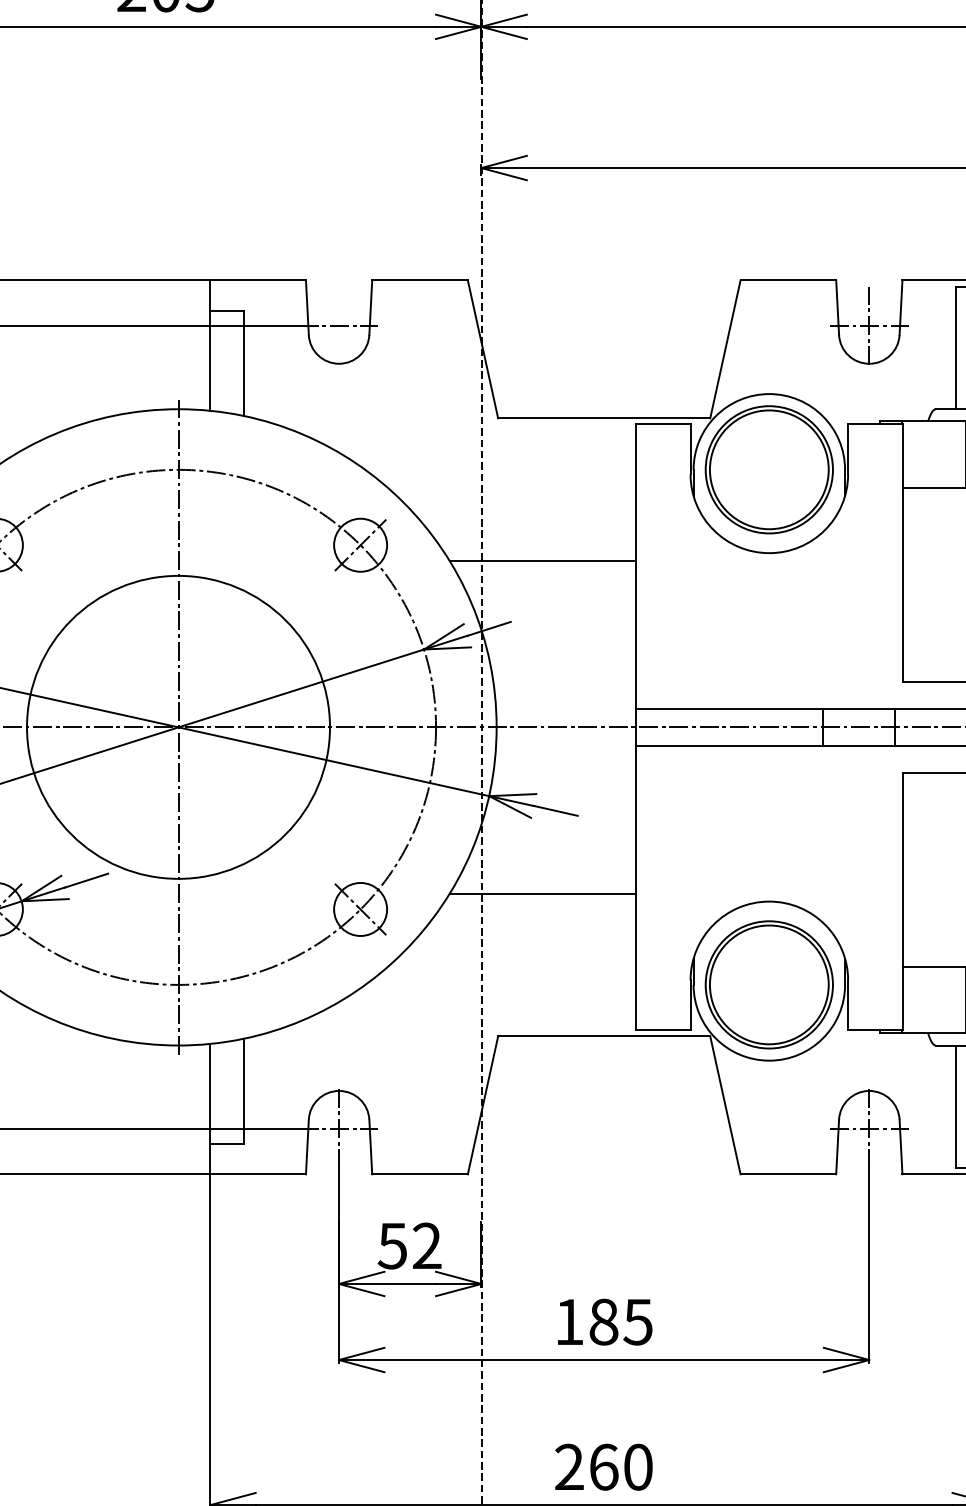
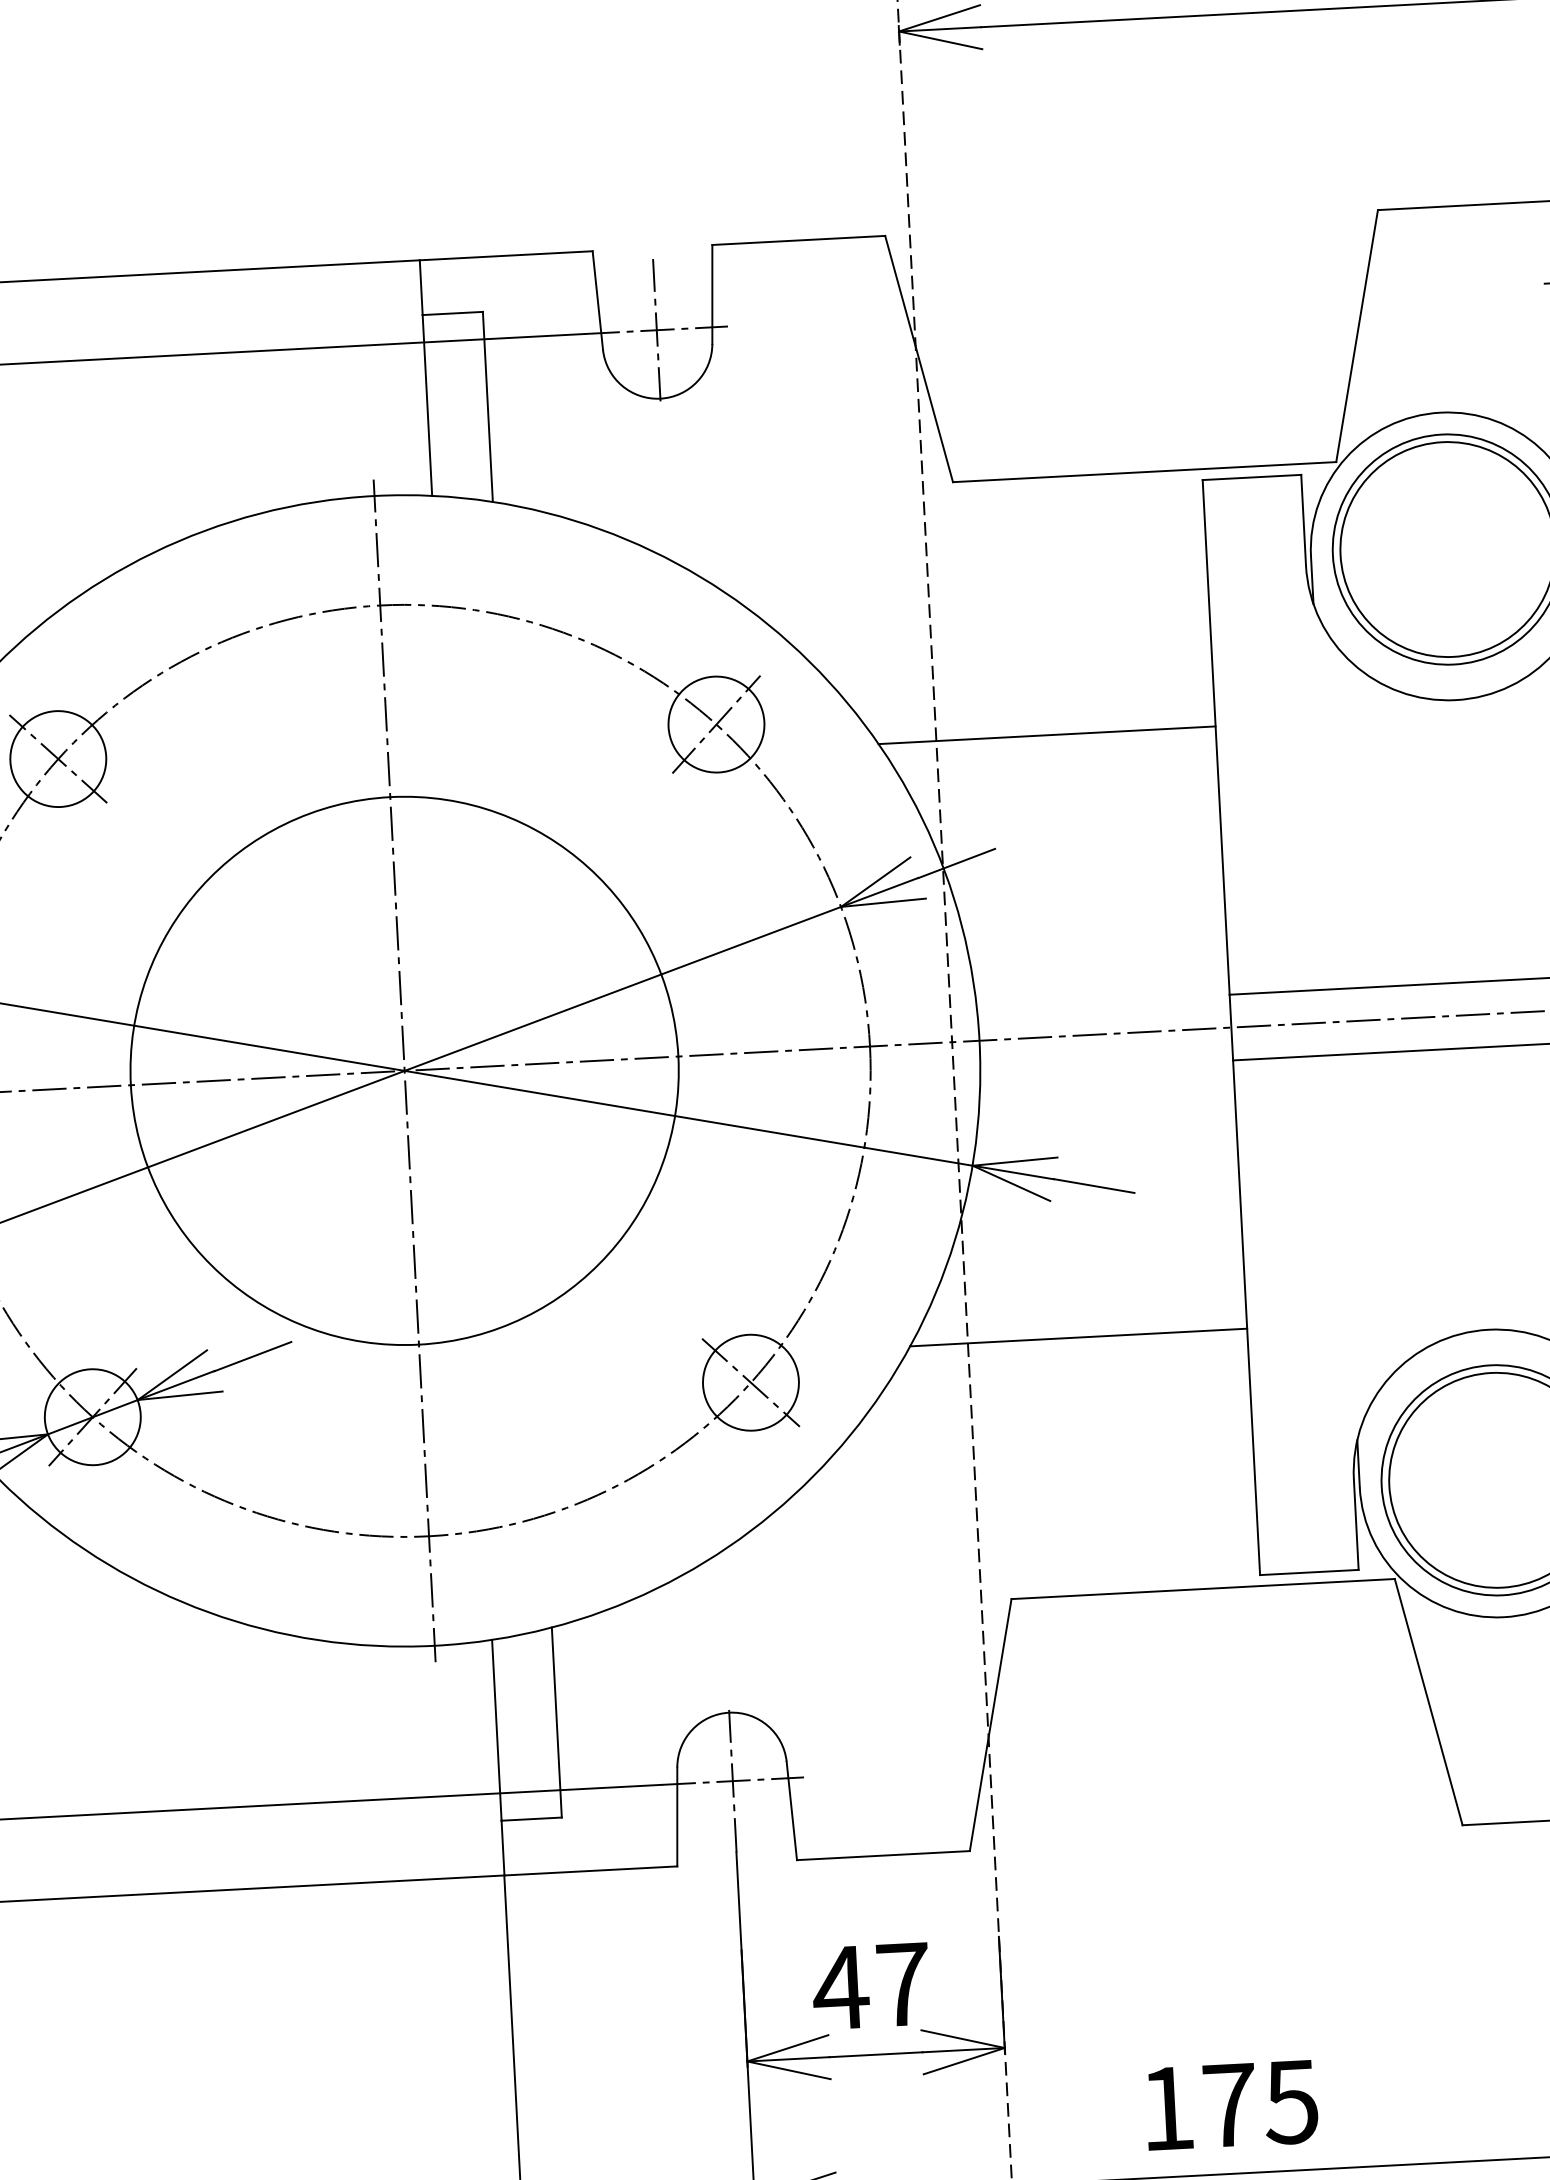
line: (339, 325) -> (657, 329), added
text: (409, 1245) -> (871, 1985), 52 -> 47
text: (603, 1321) -> (1228, 2104), 185 -> 175

